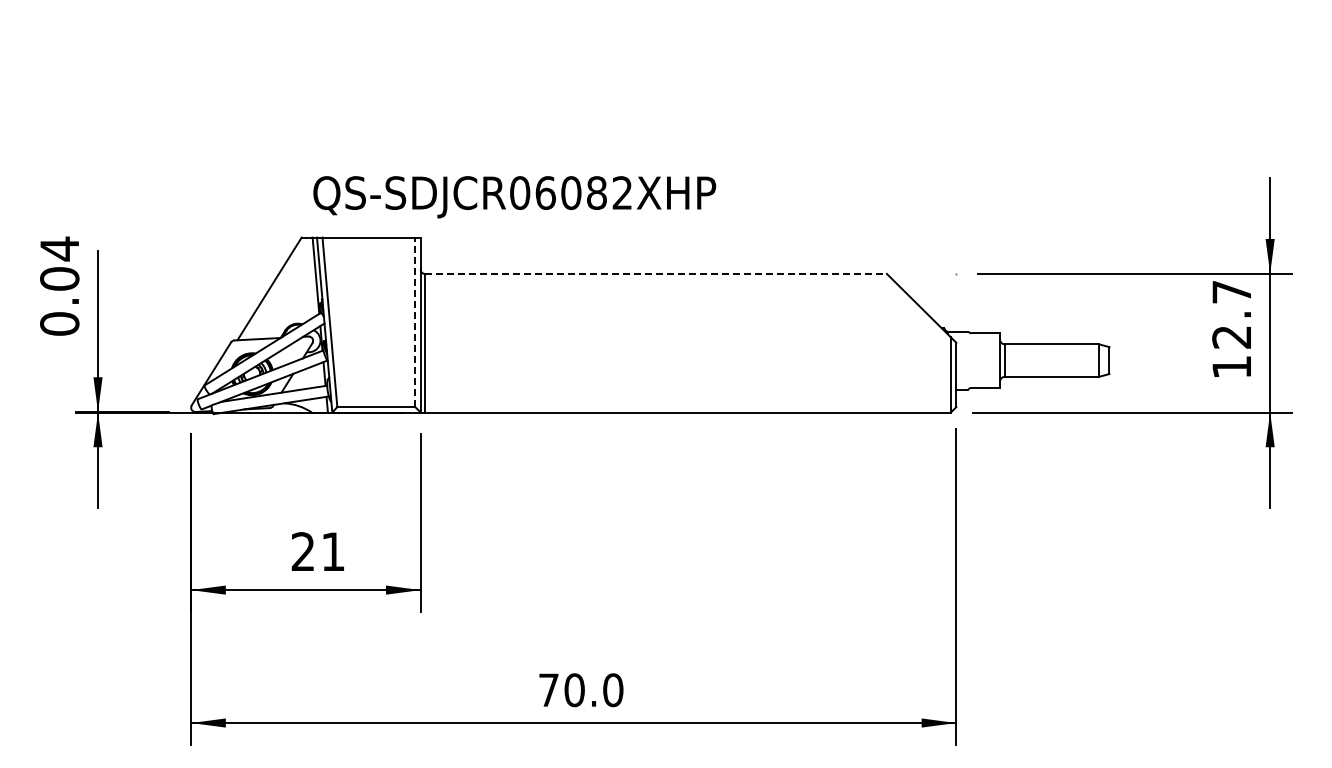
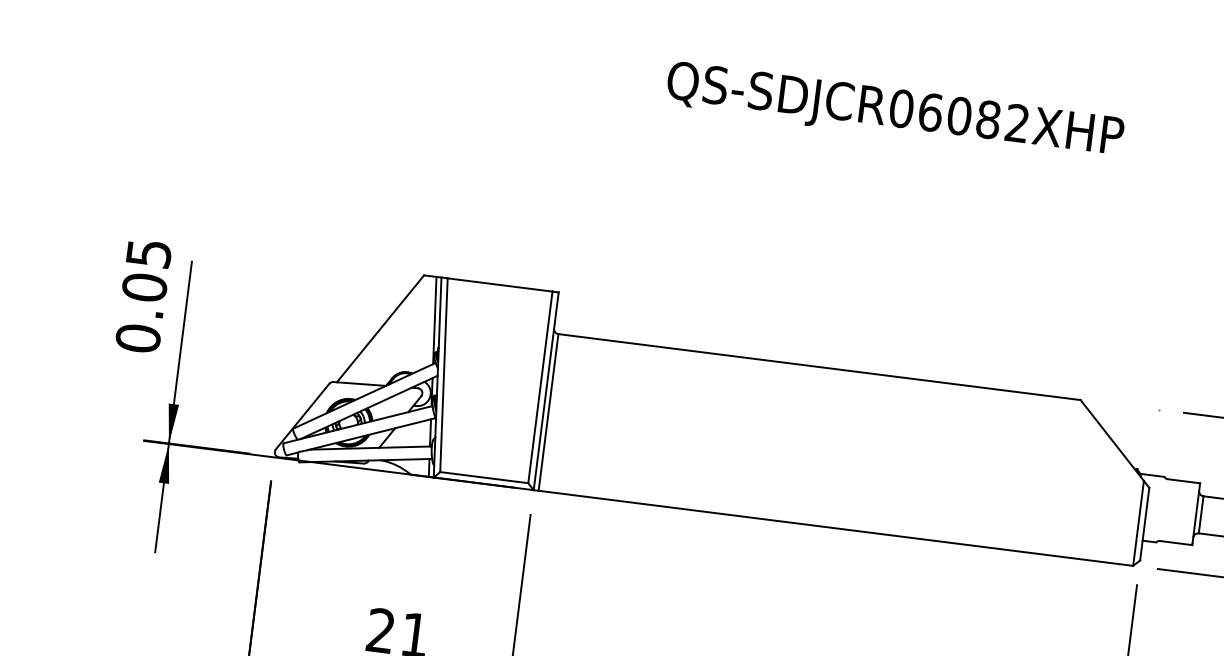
text: (514, 197) -> (894, 113), moved
text: (59, 248) -> (148, 253), 0.04 -> 0.05
line: (656, 273) -> (820, 366), dashed -> solid
line: (415, 322) -> (540, 387), dashed -> solid

